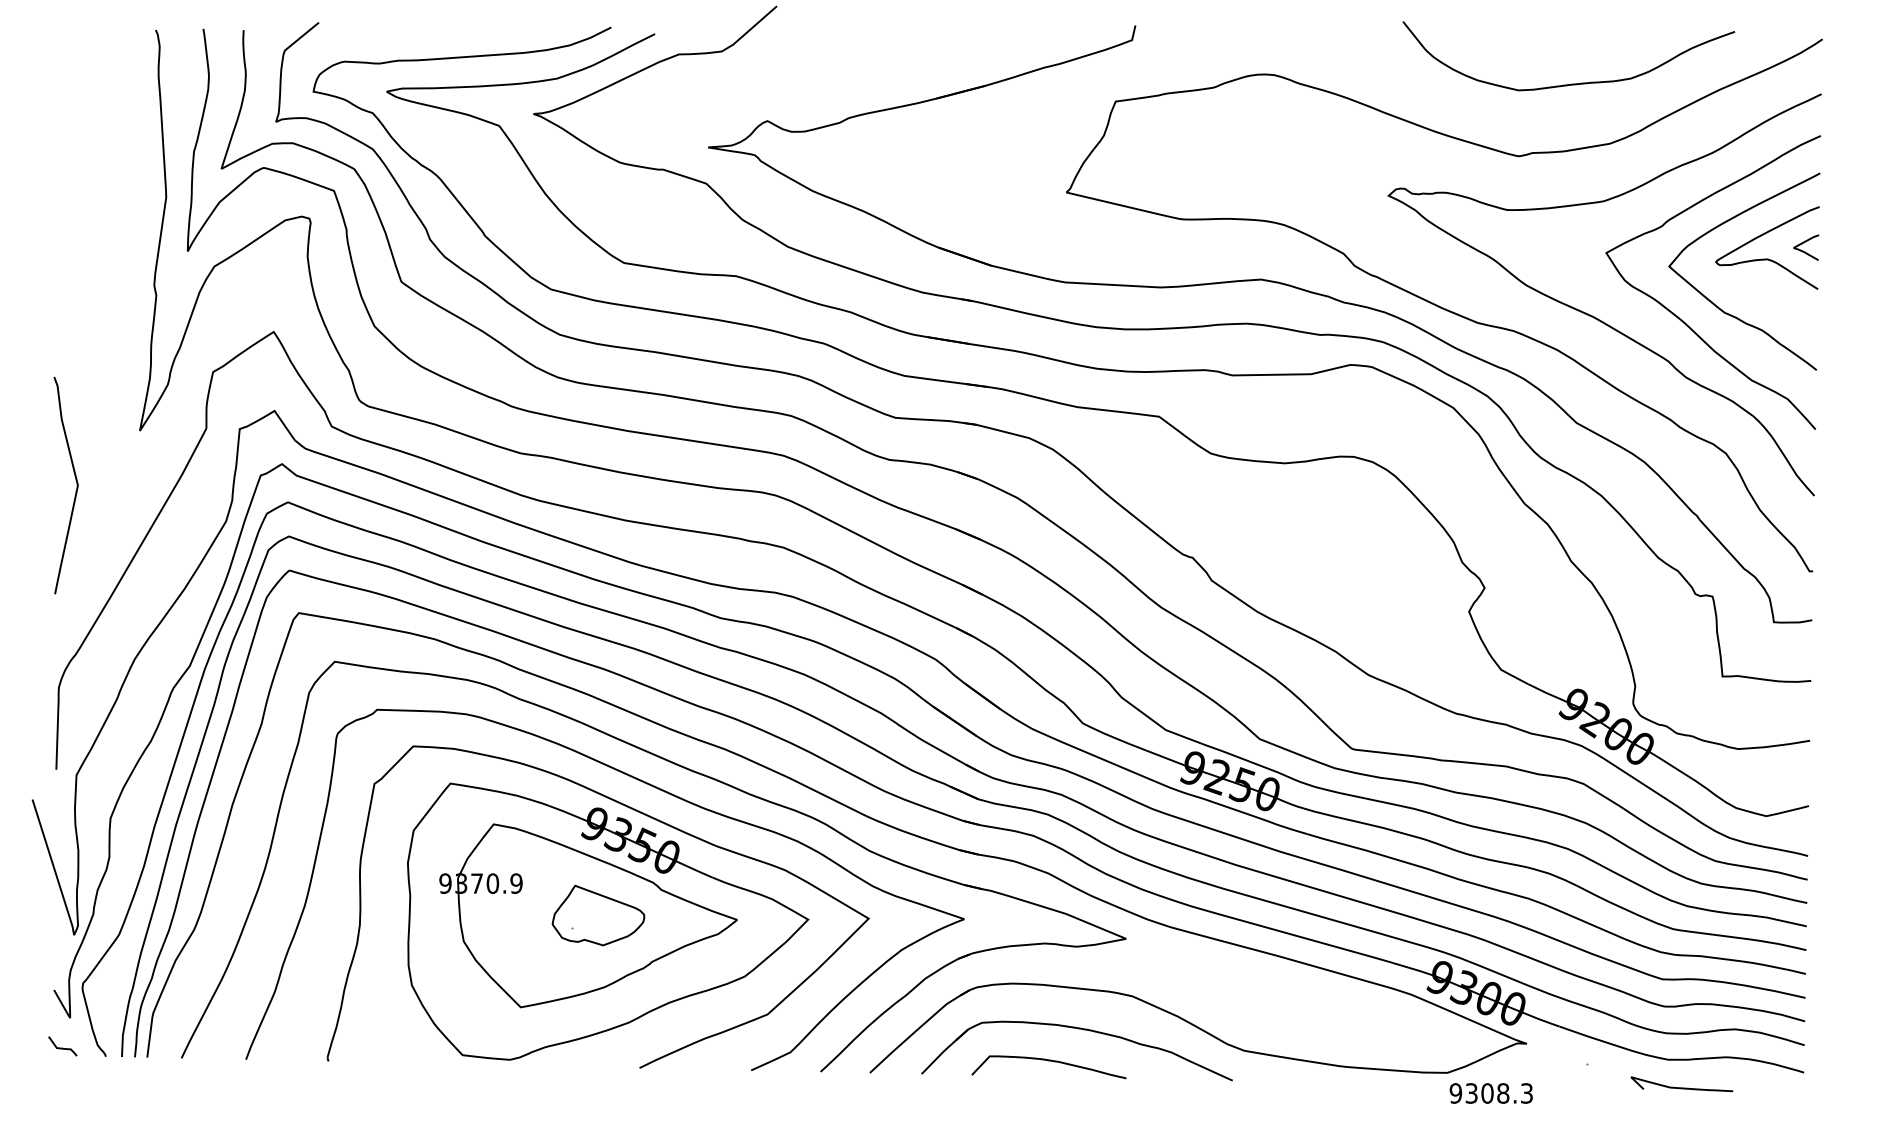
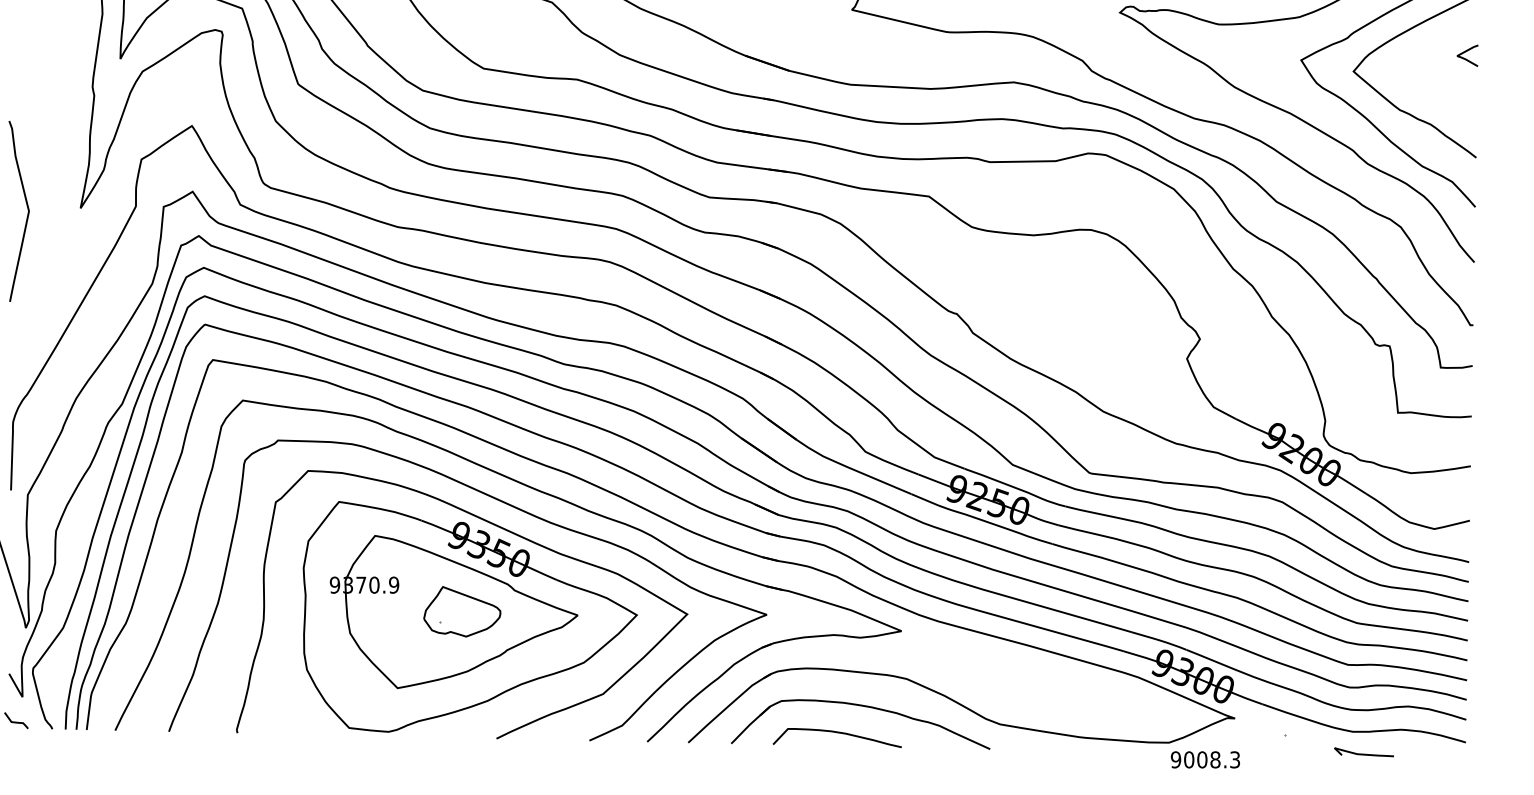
curve: (1767, 258) -> (1435, 64), removed
curve: (76, 484) -> (27, 210), moved
part: (1681, 1084) -> (1363, 752), size x0.7
text: (1471, 1093) -> (1189, 759), 9308.3 -> 9008.3

